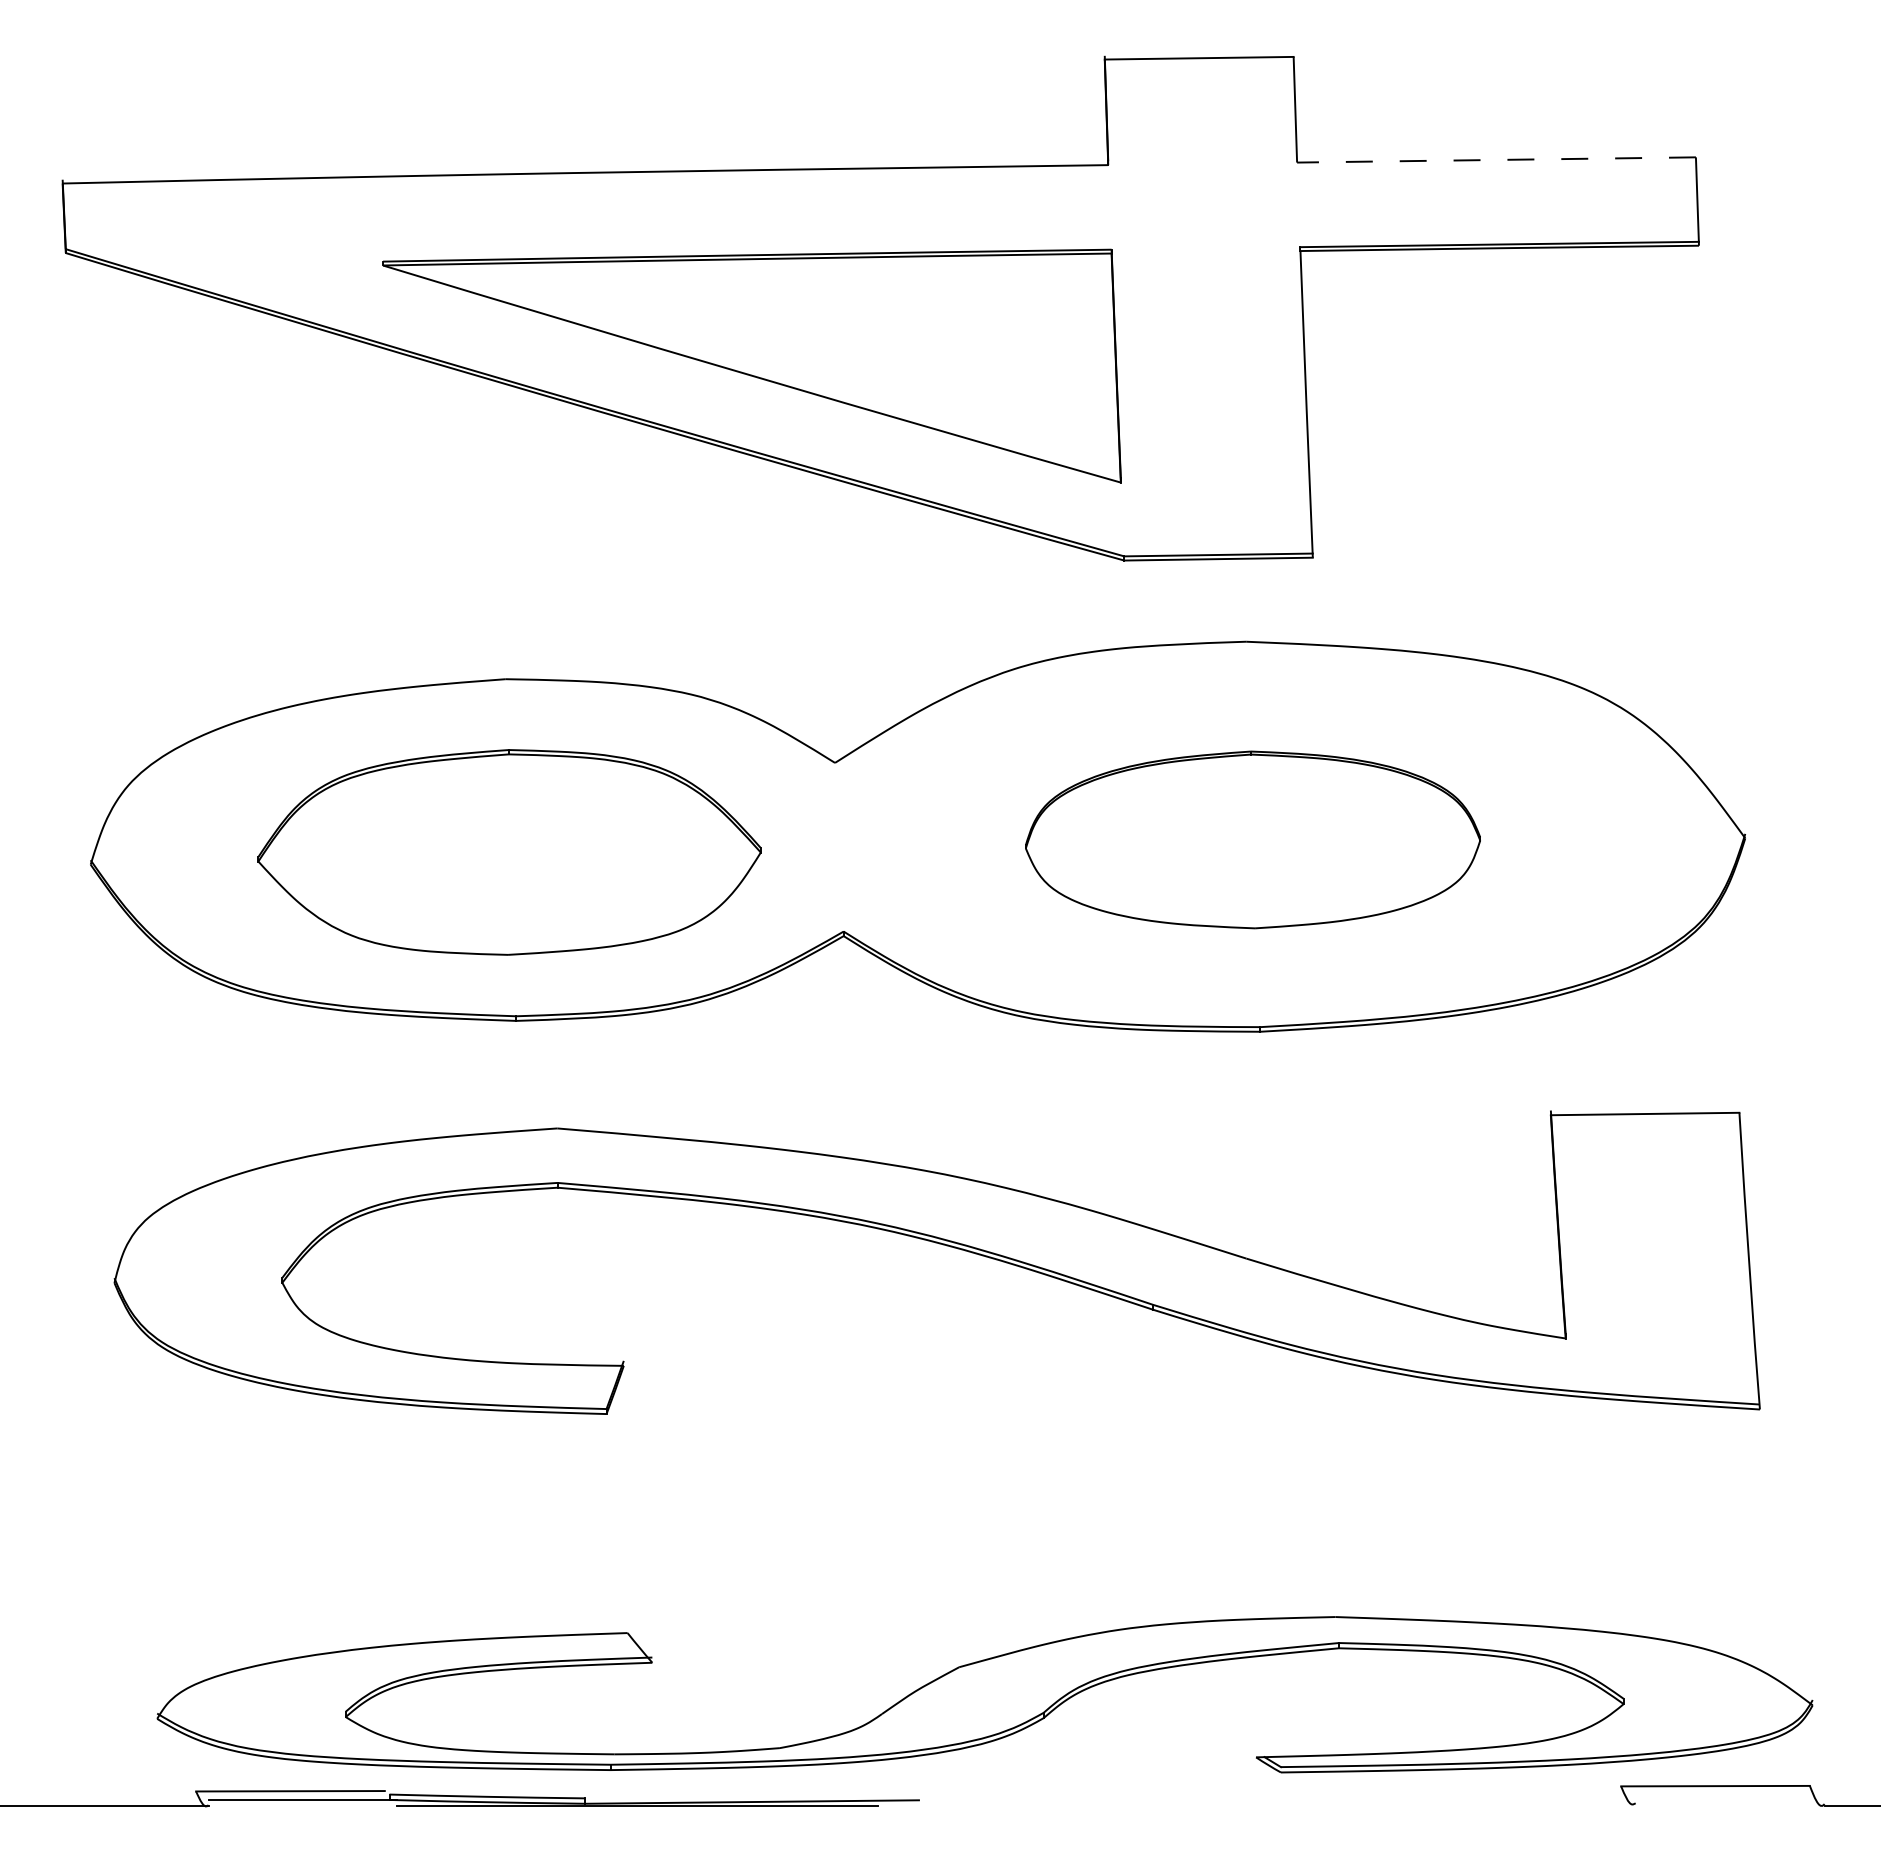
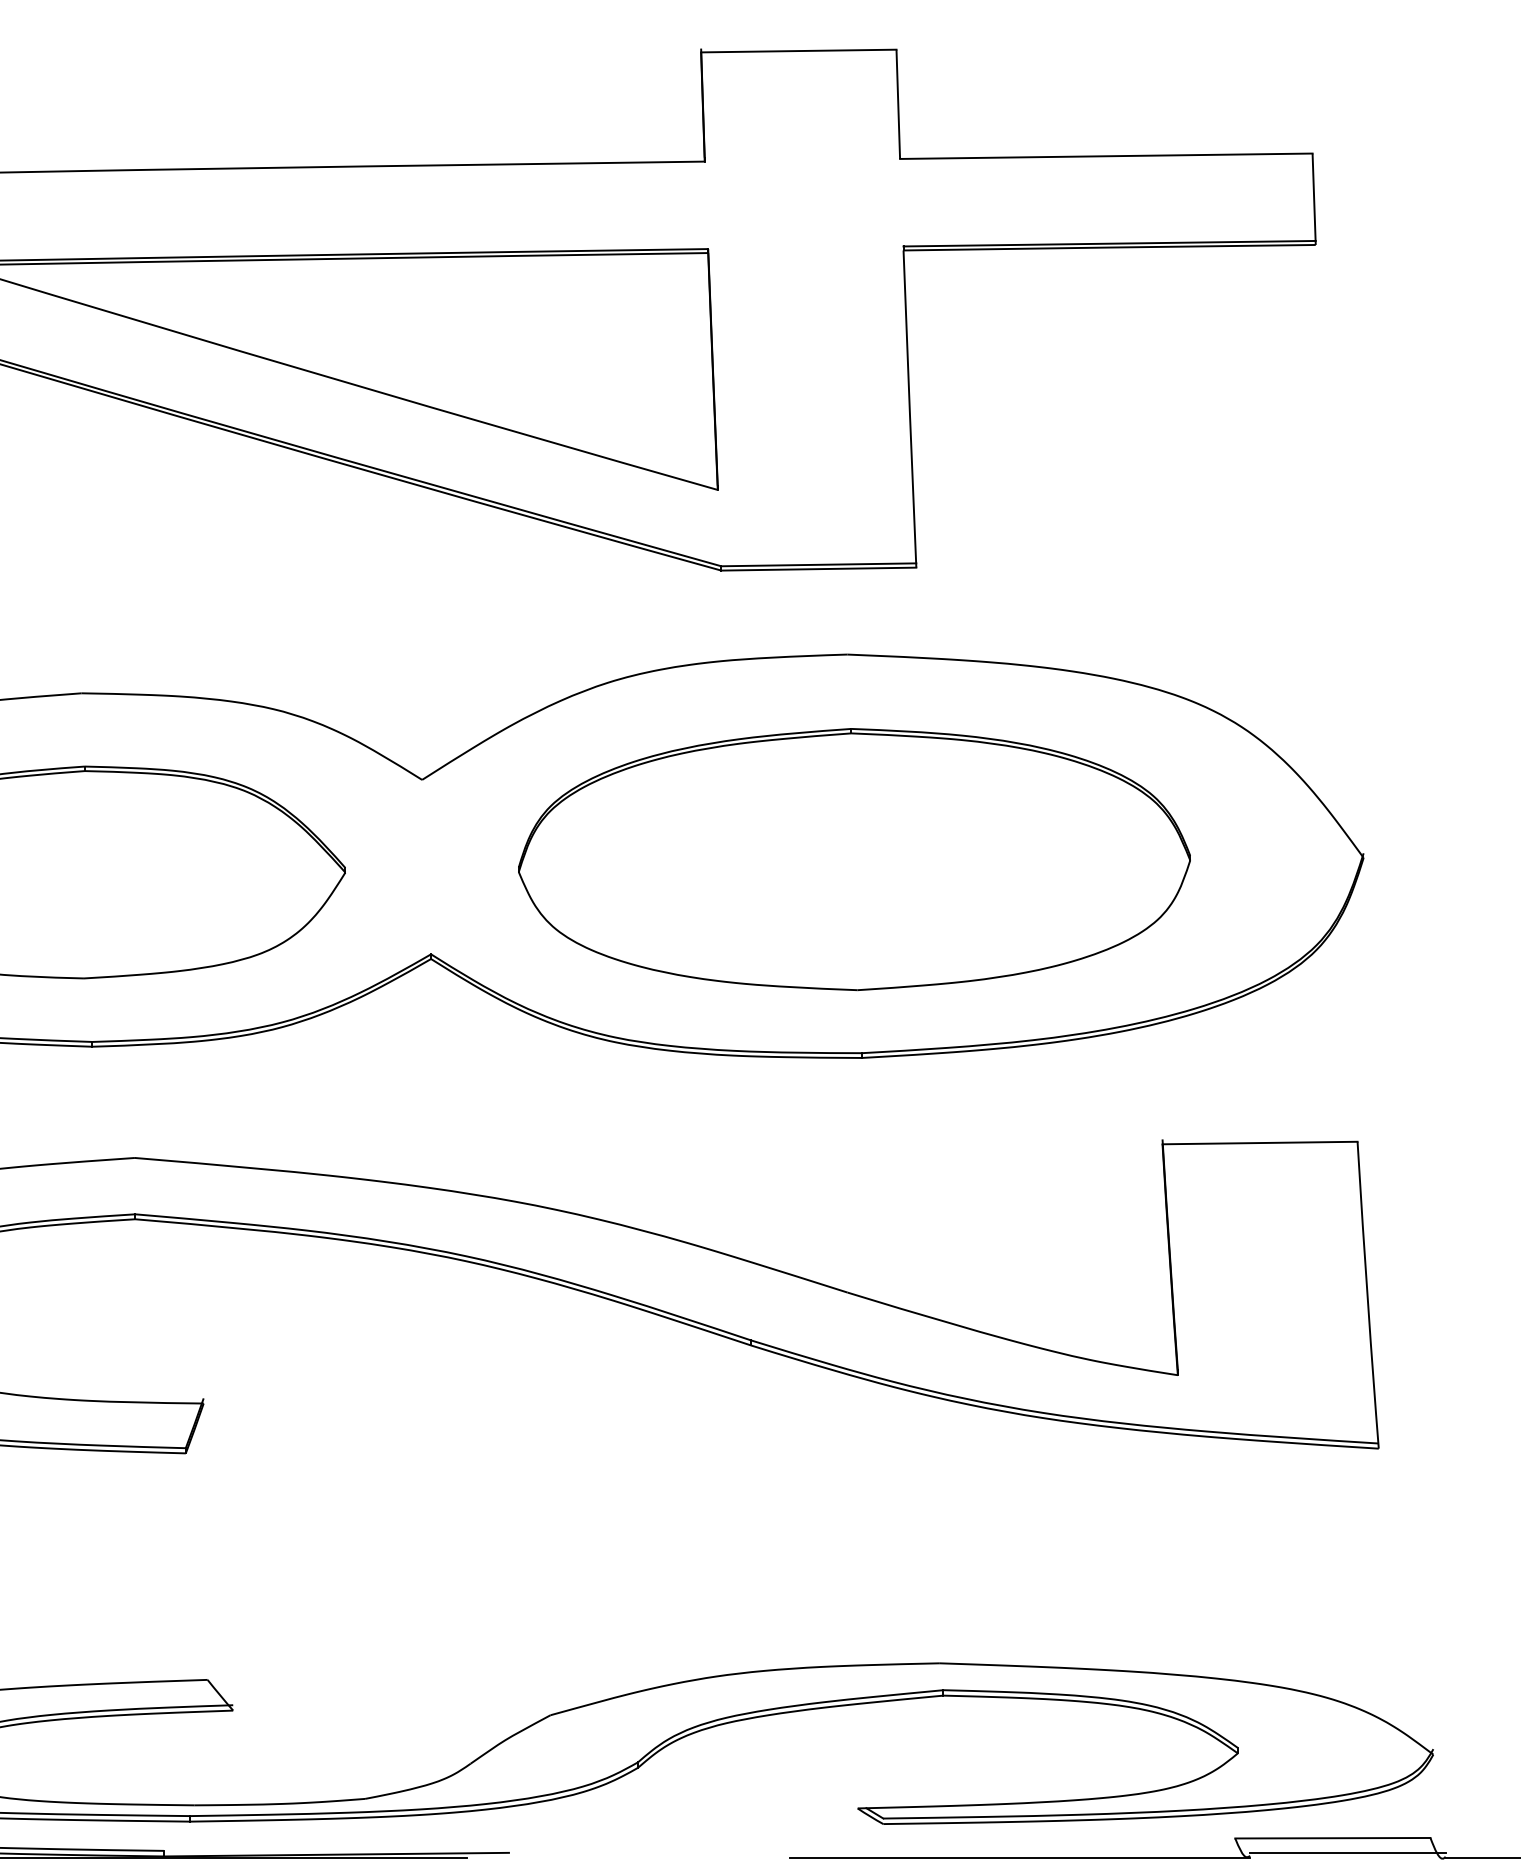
line: (1496, 159) -> (1106, 155), dashed -> solid
part: (1252, 839) -> (853, 859), size x1.43
line: (1729, 1800) -> (1347, 1853), added
line: (1412, 1805) -> (1019, 1858), added

